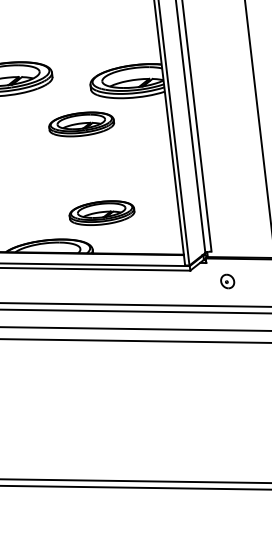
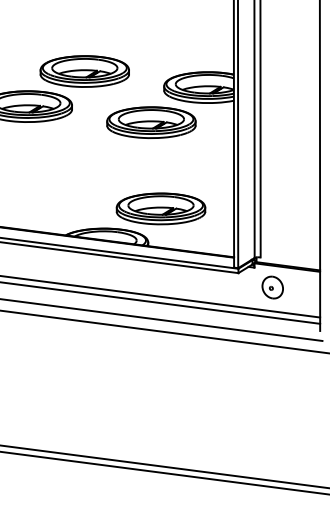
part: (81, 124) -> (151, 122), size x1.43
part: (101, 212) -> (160, 208), size x1.43
part: (227, 281) -> (272, 287), size x1.67

